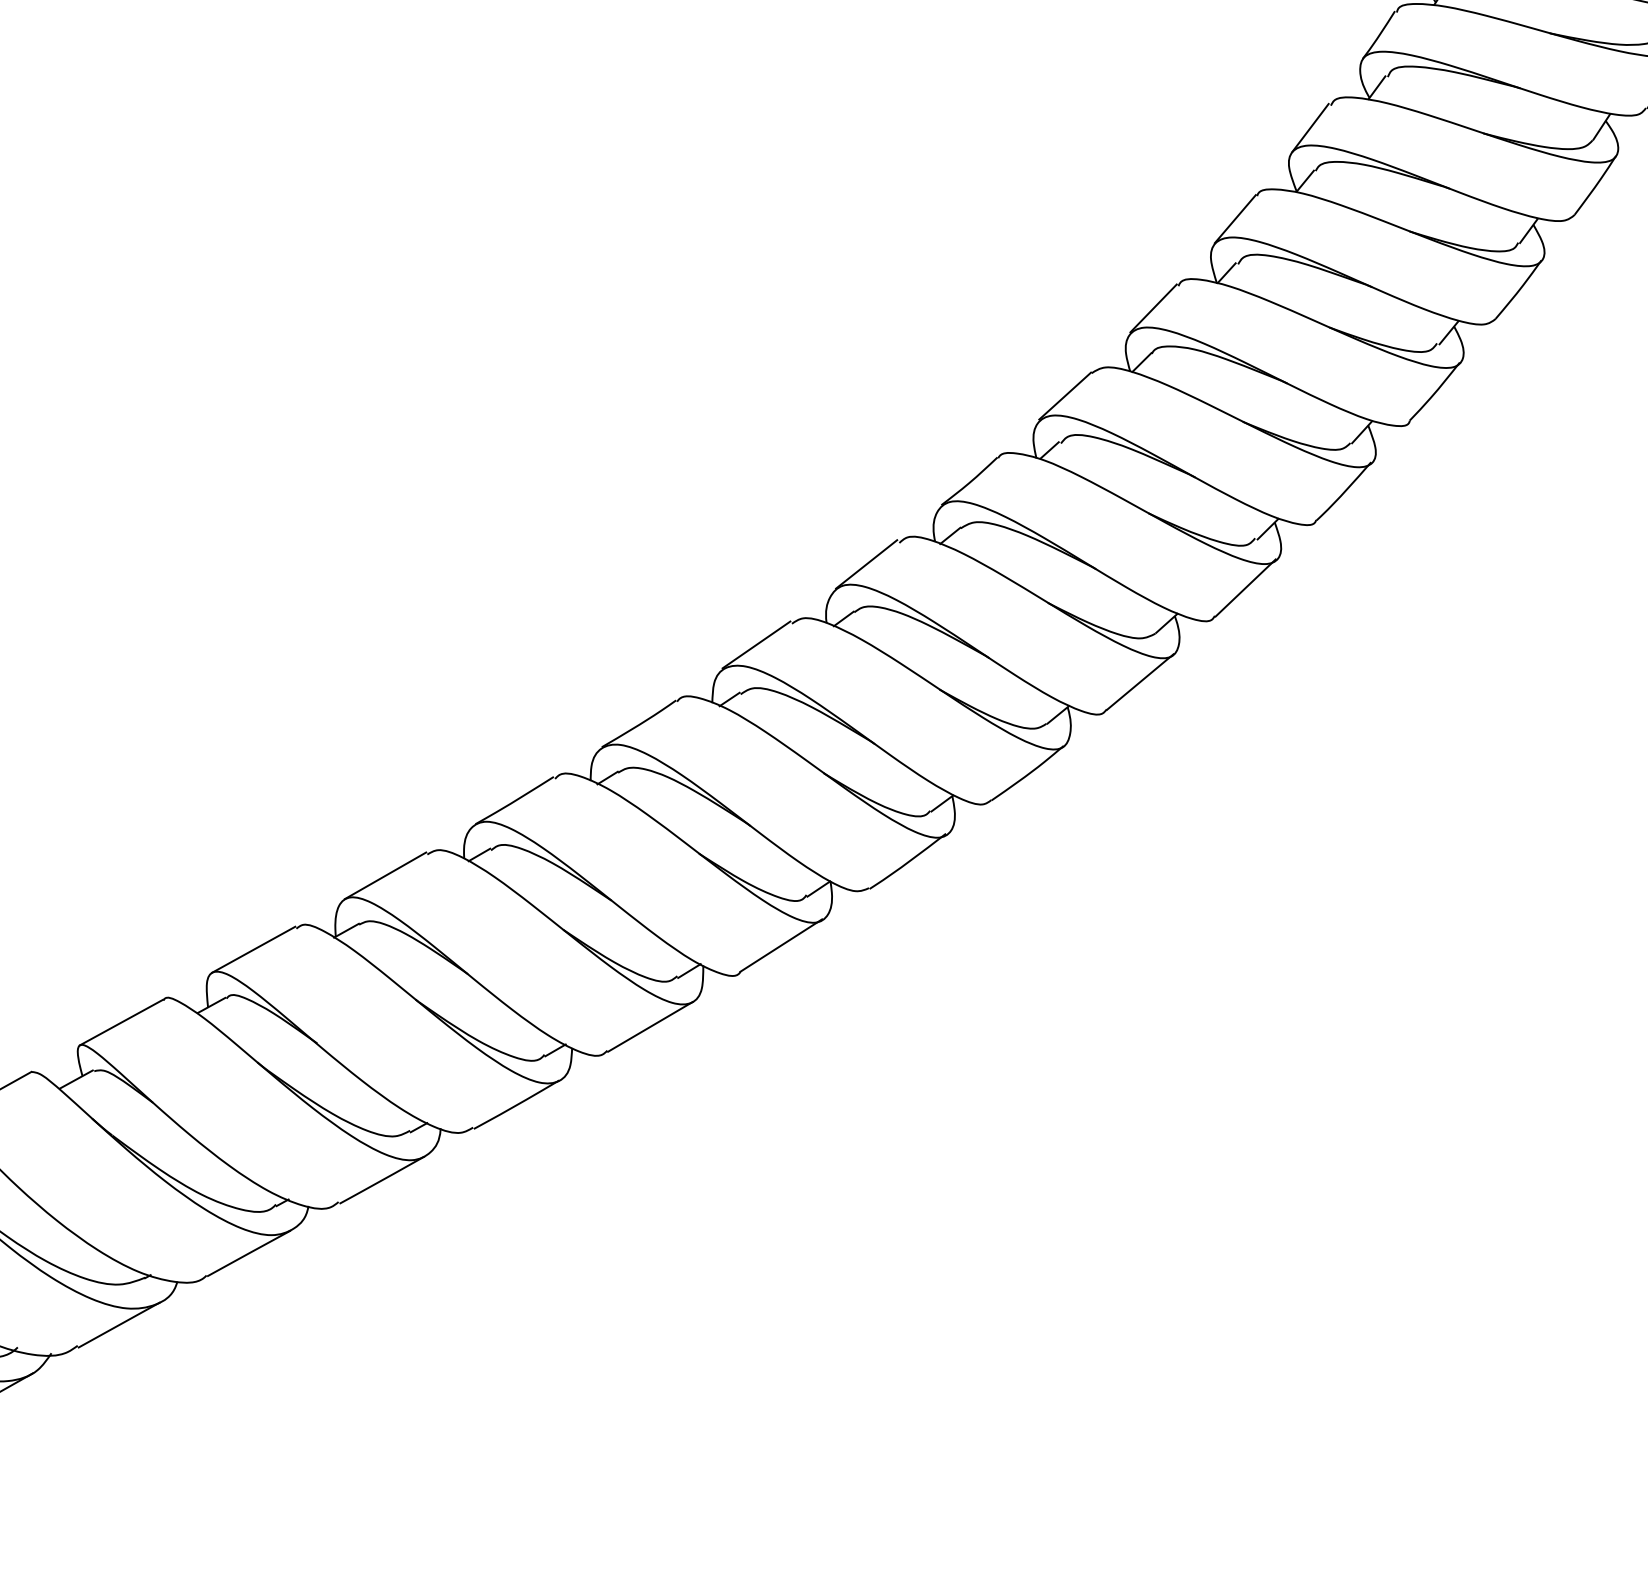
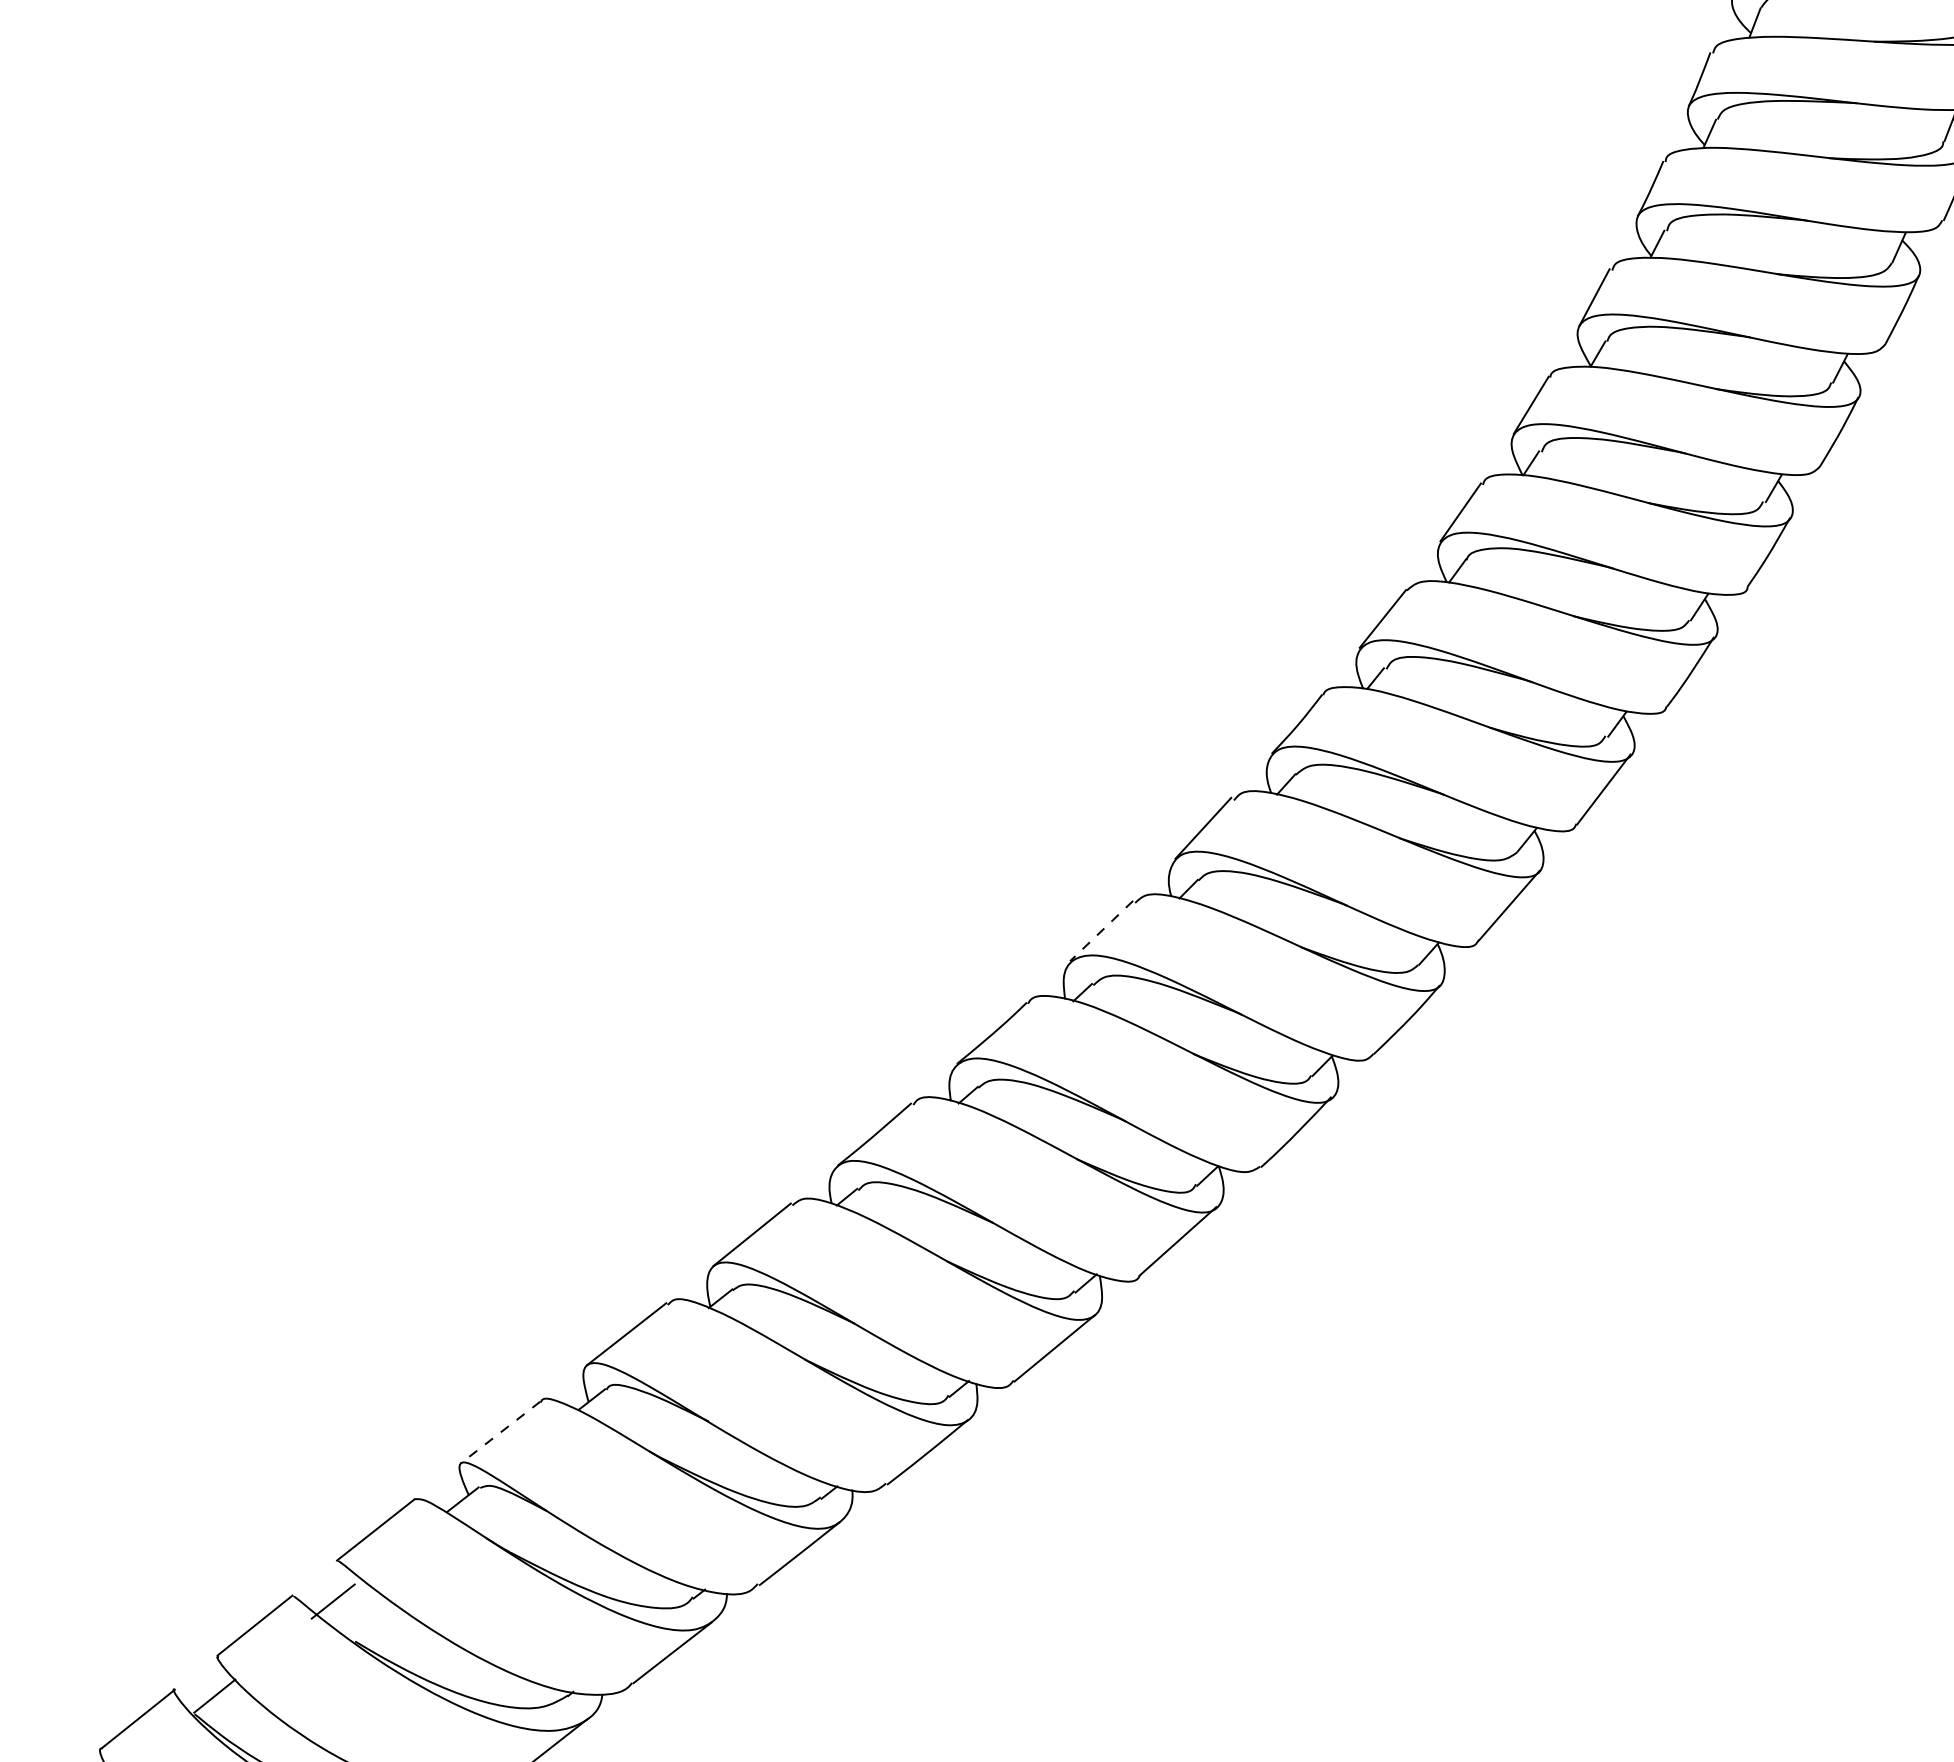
line: (756, 645) -> (1101, 931), solid -> dashed
line: (121, 1022) -> (500, 1432), solid -> dashed

